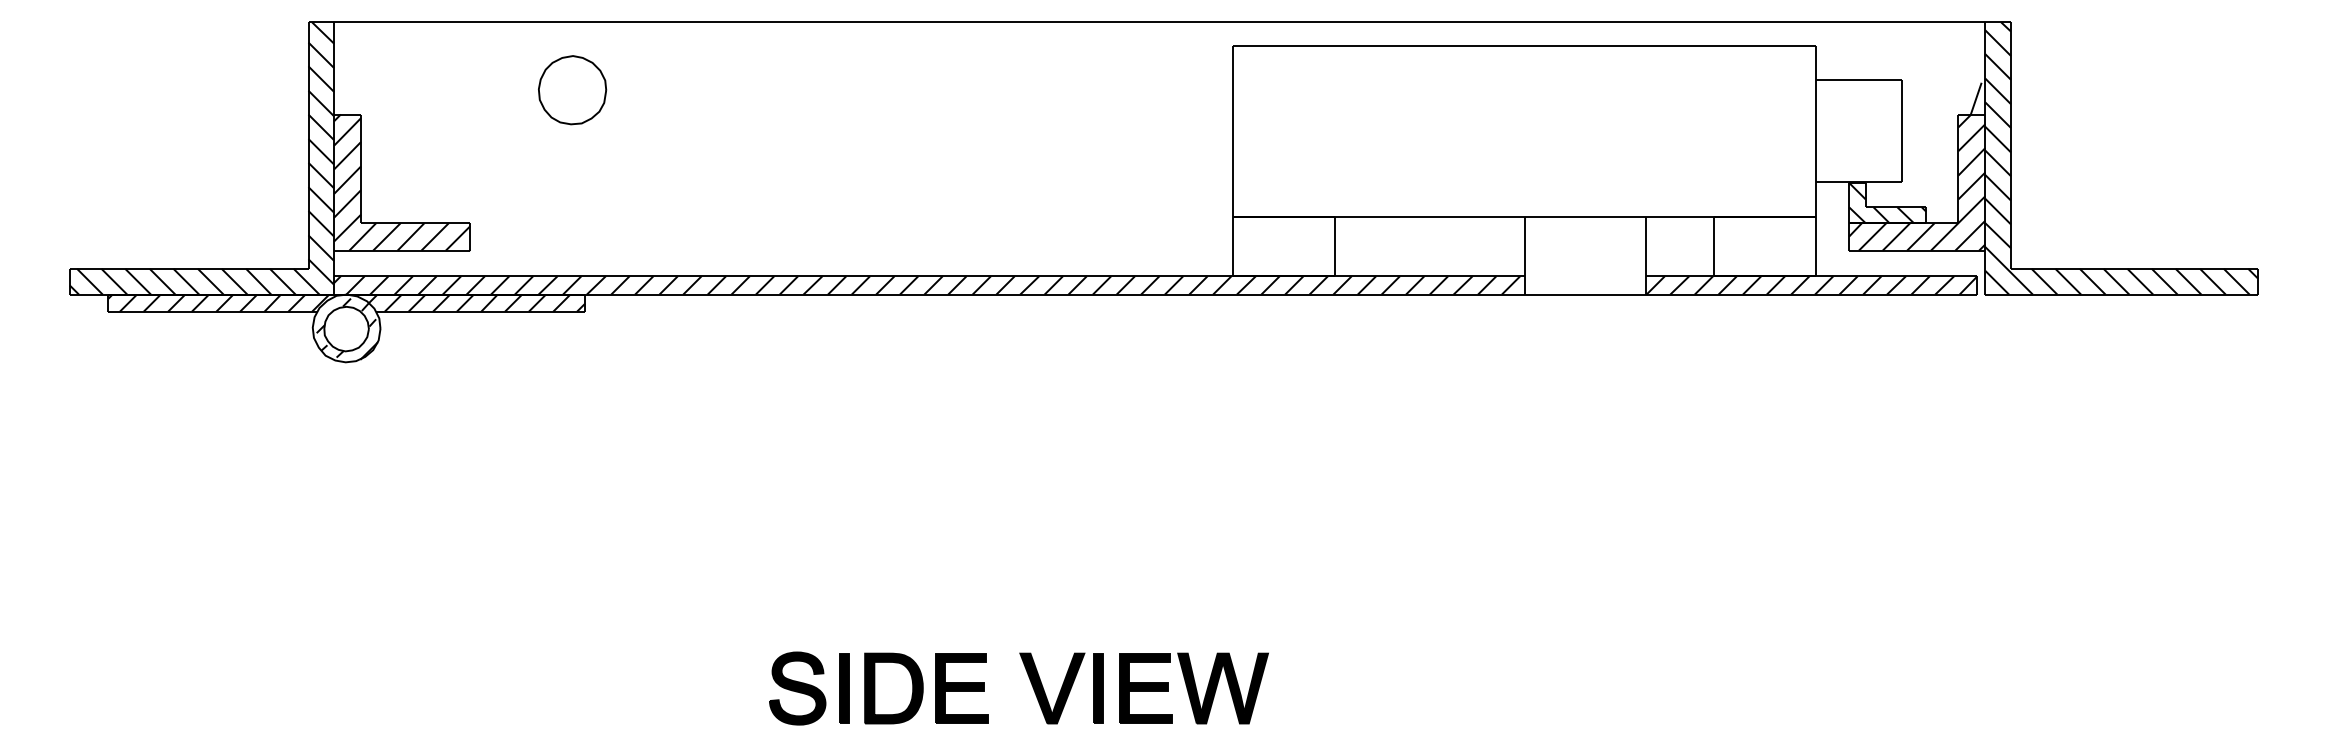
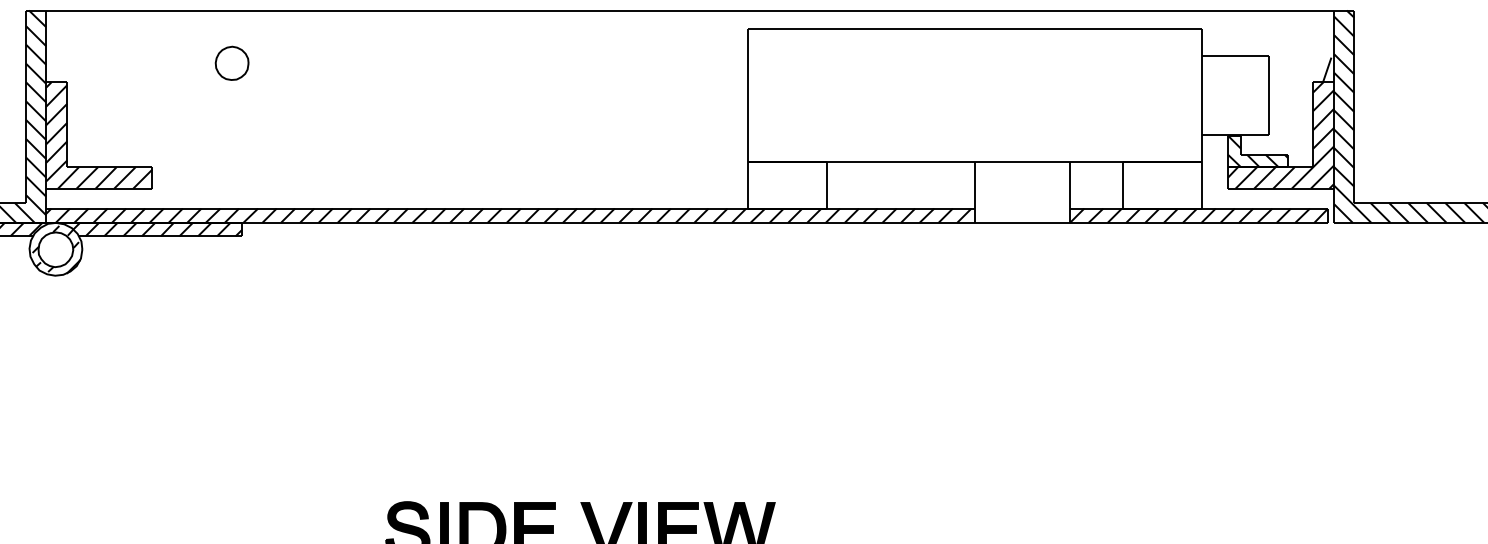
part: (572, 89) -> (232, 62), size x0.62

